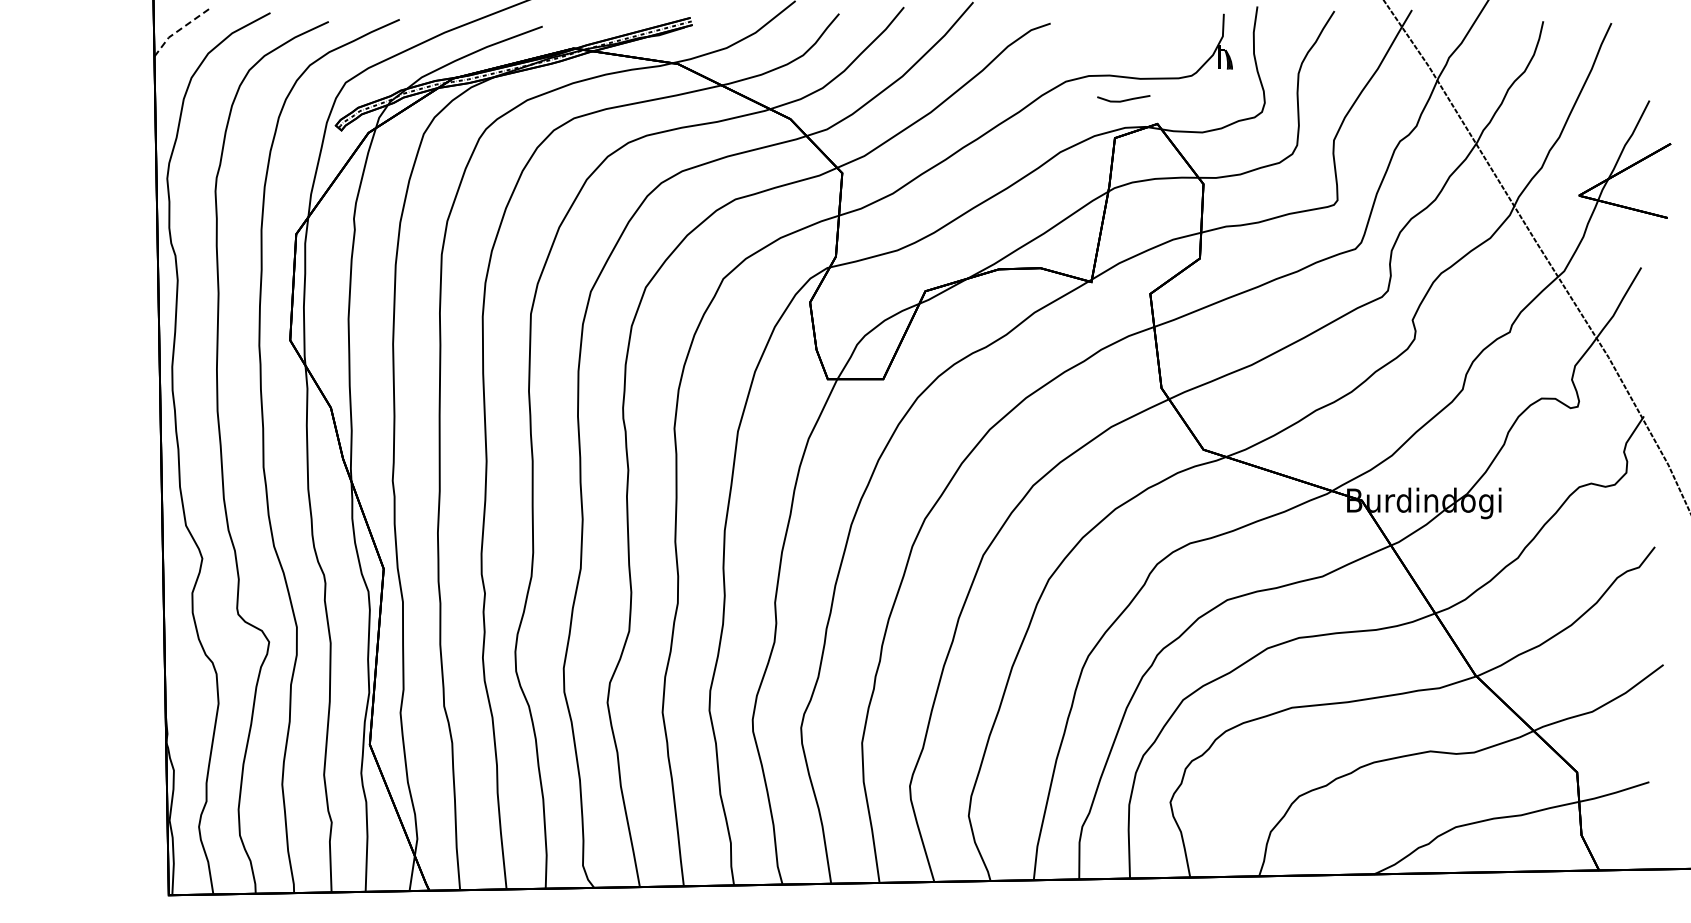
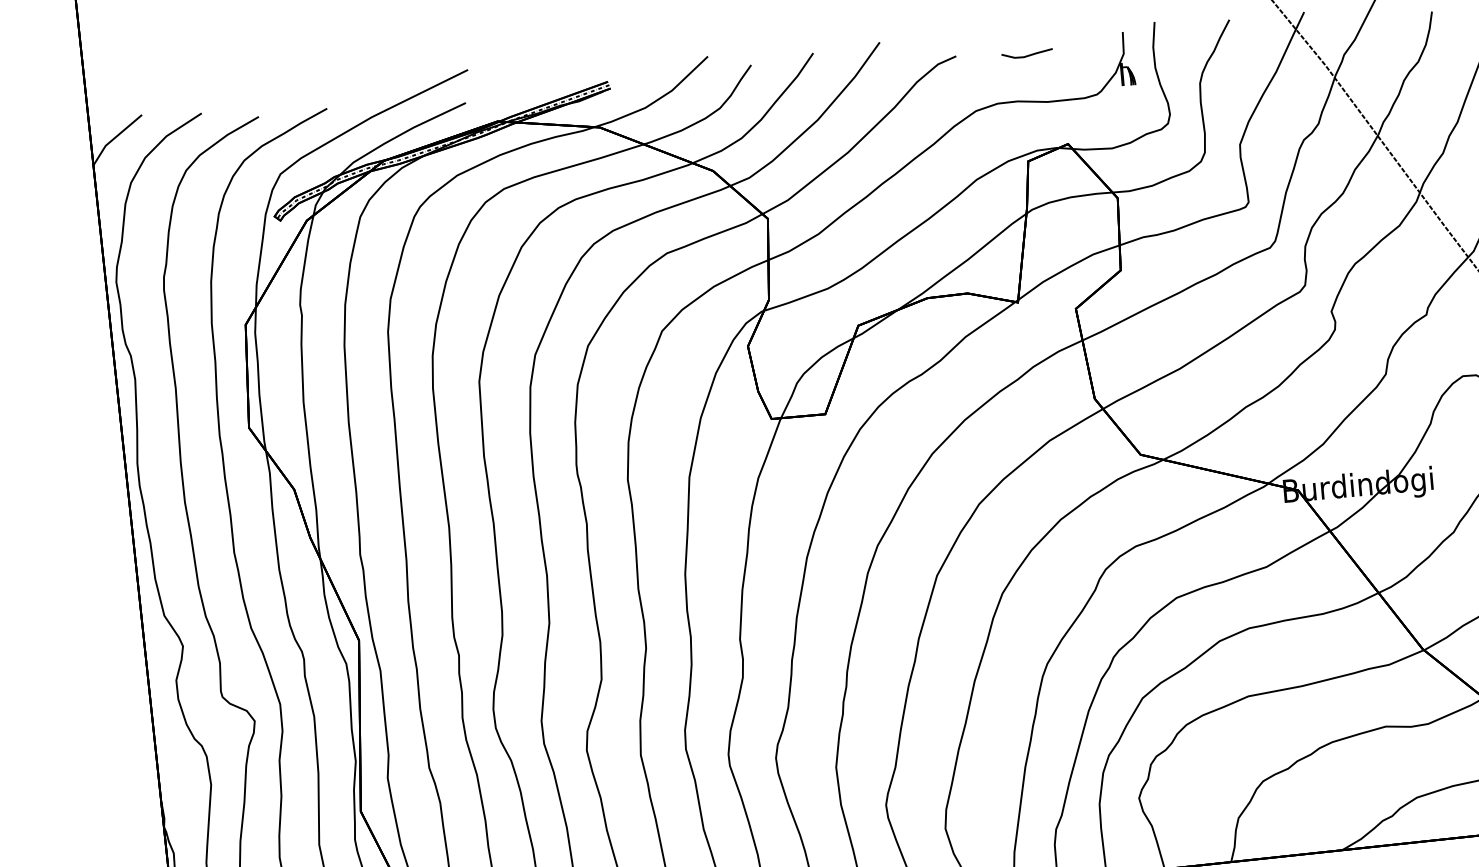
line: (178, 30) -> (114, 138), dashed -> solid
line: (1124, 99) -> (1028, 54), moved

